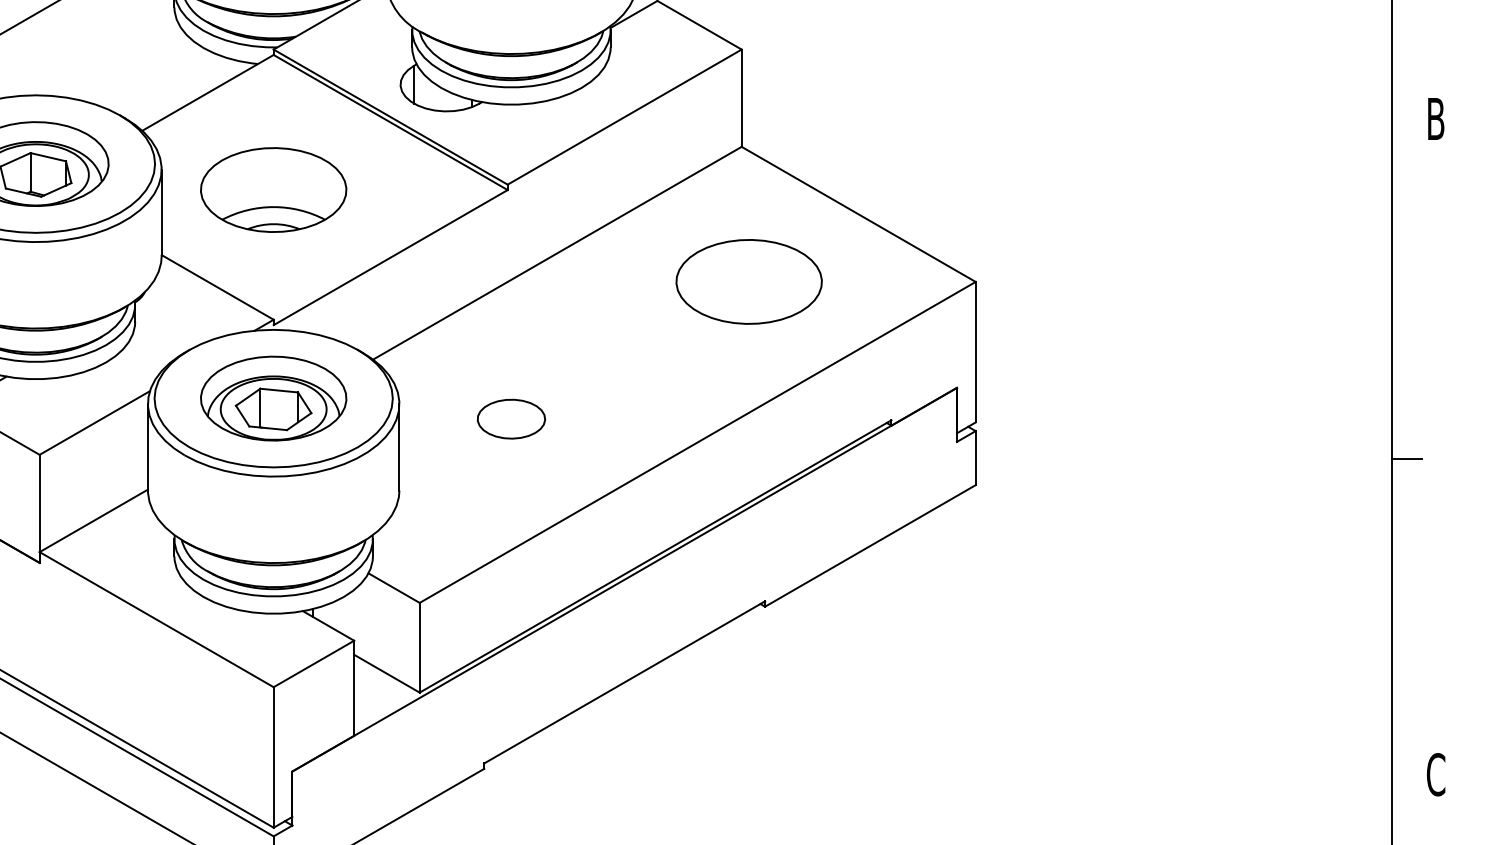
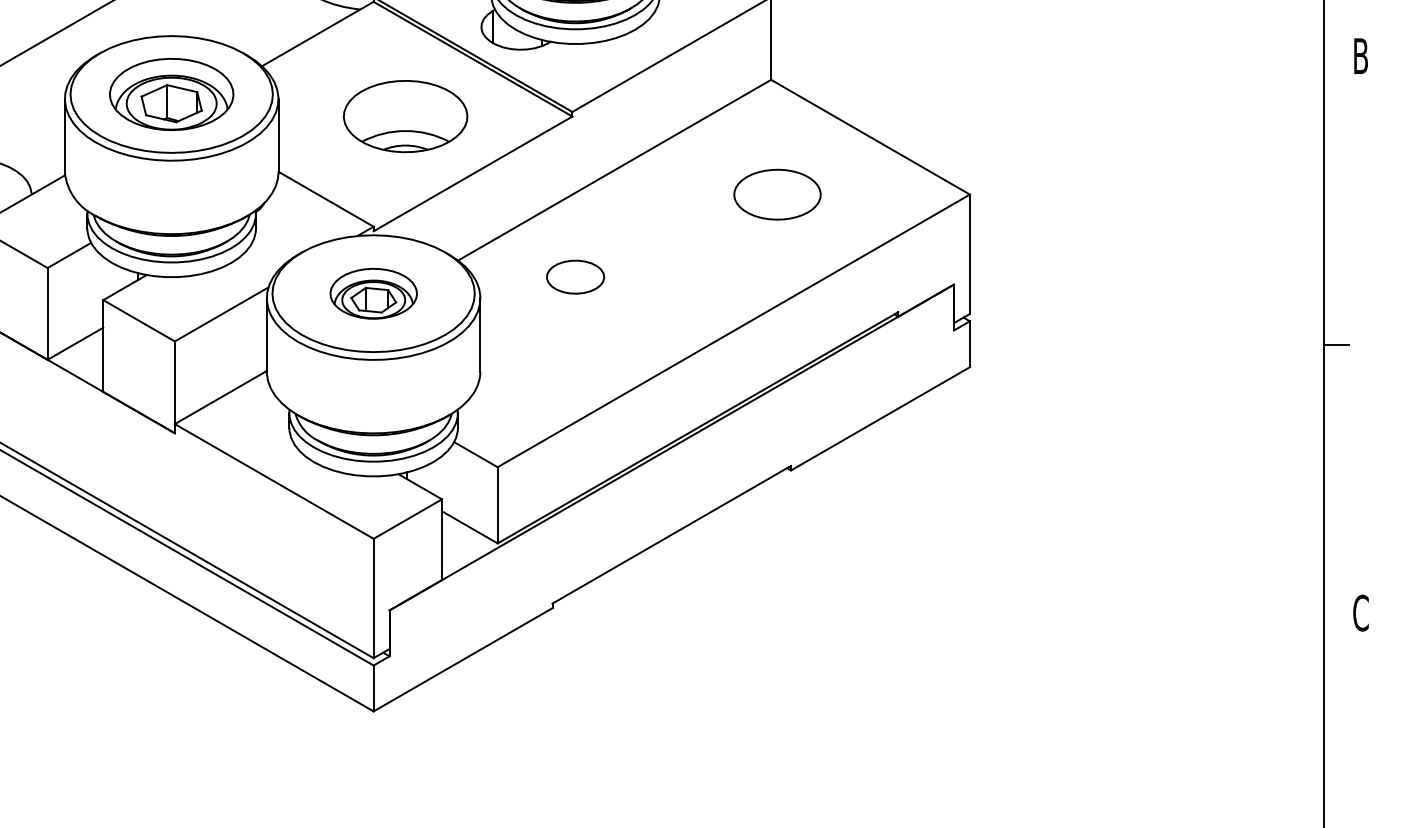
part: (273, 189) -> (405, 116), moved
part: (749, 281) -> (777, 194), size x0.7
part: (273, 398) -> (373, 293), size x0.7
part: (511, 418) -> (575, 276), moved

